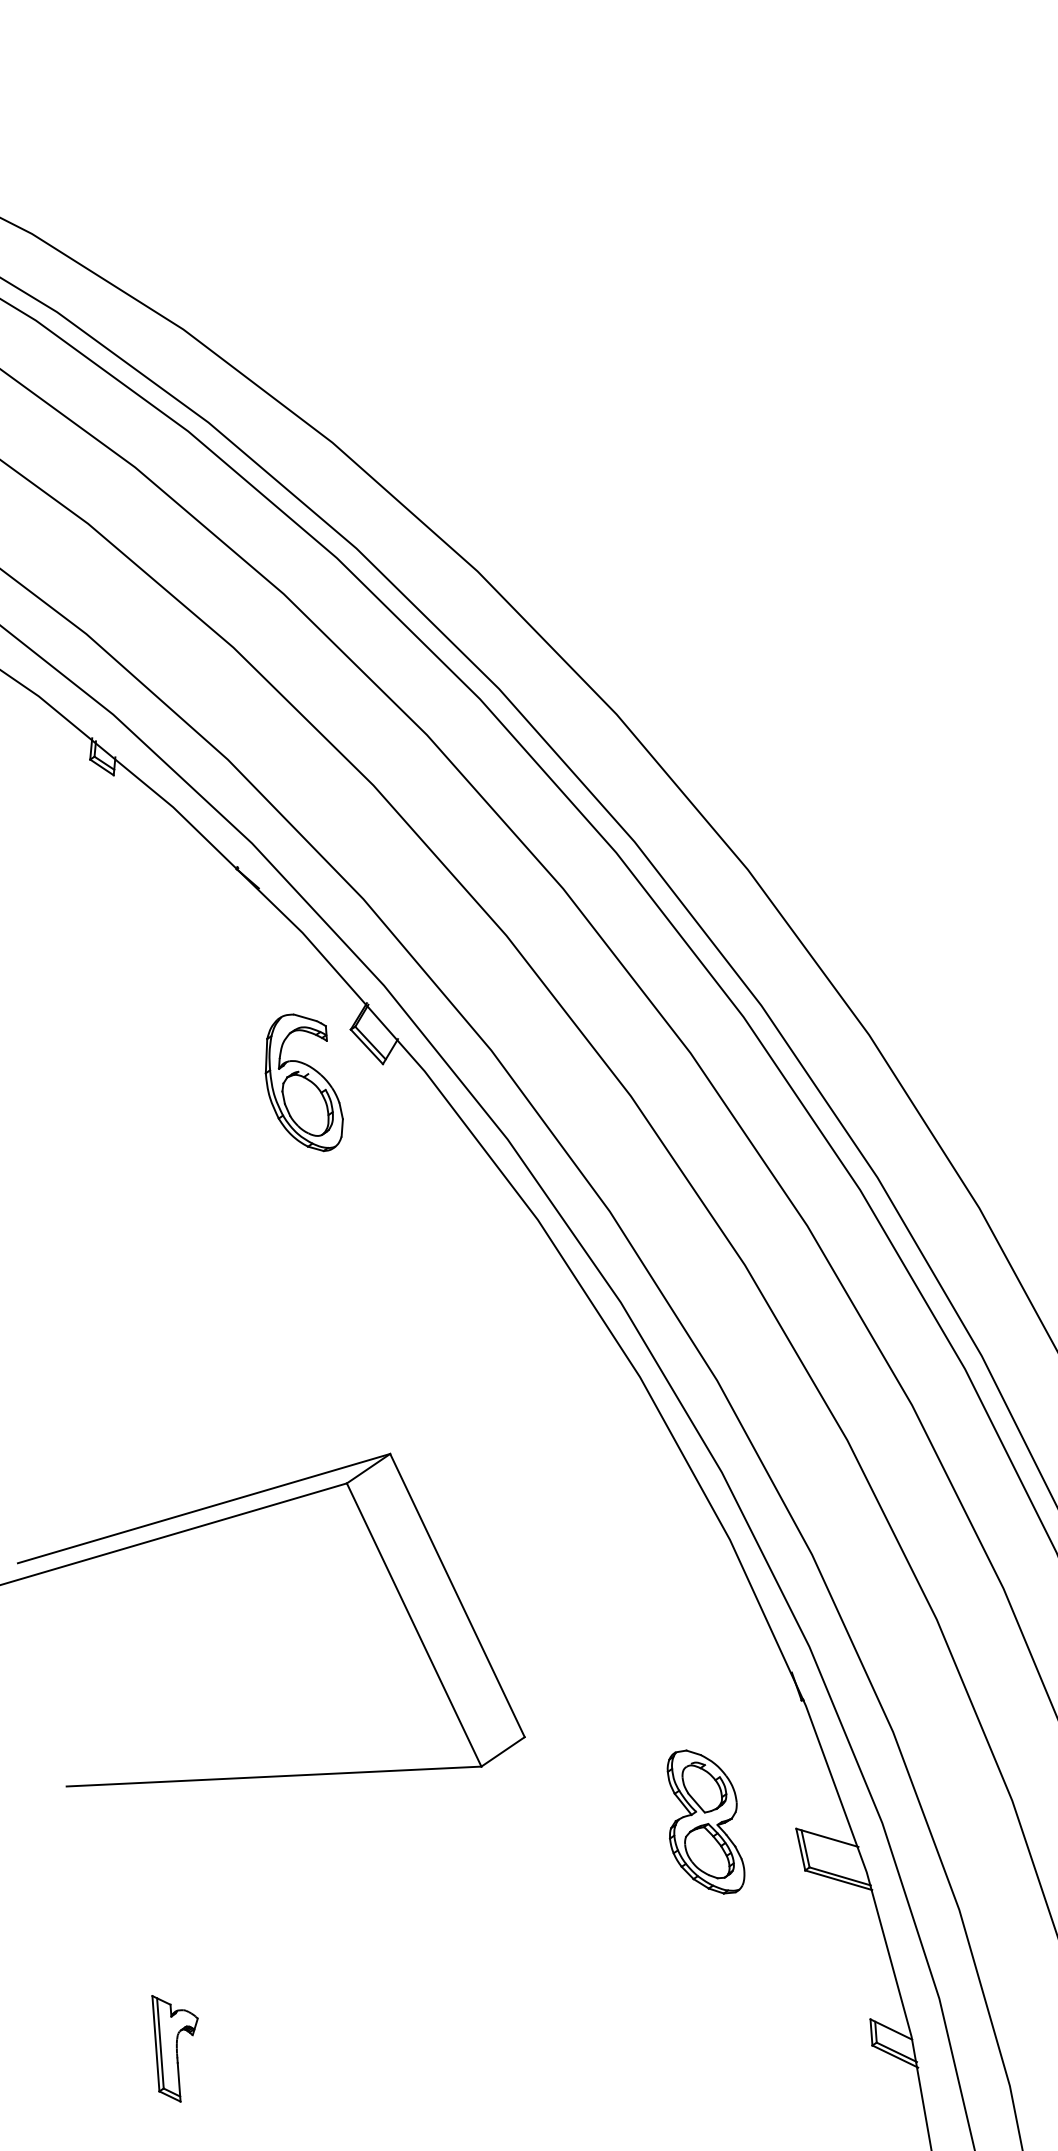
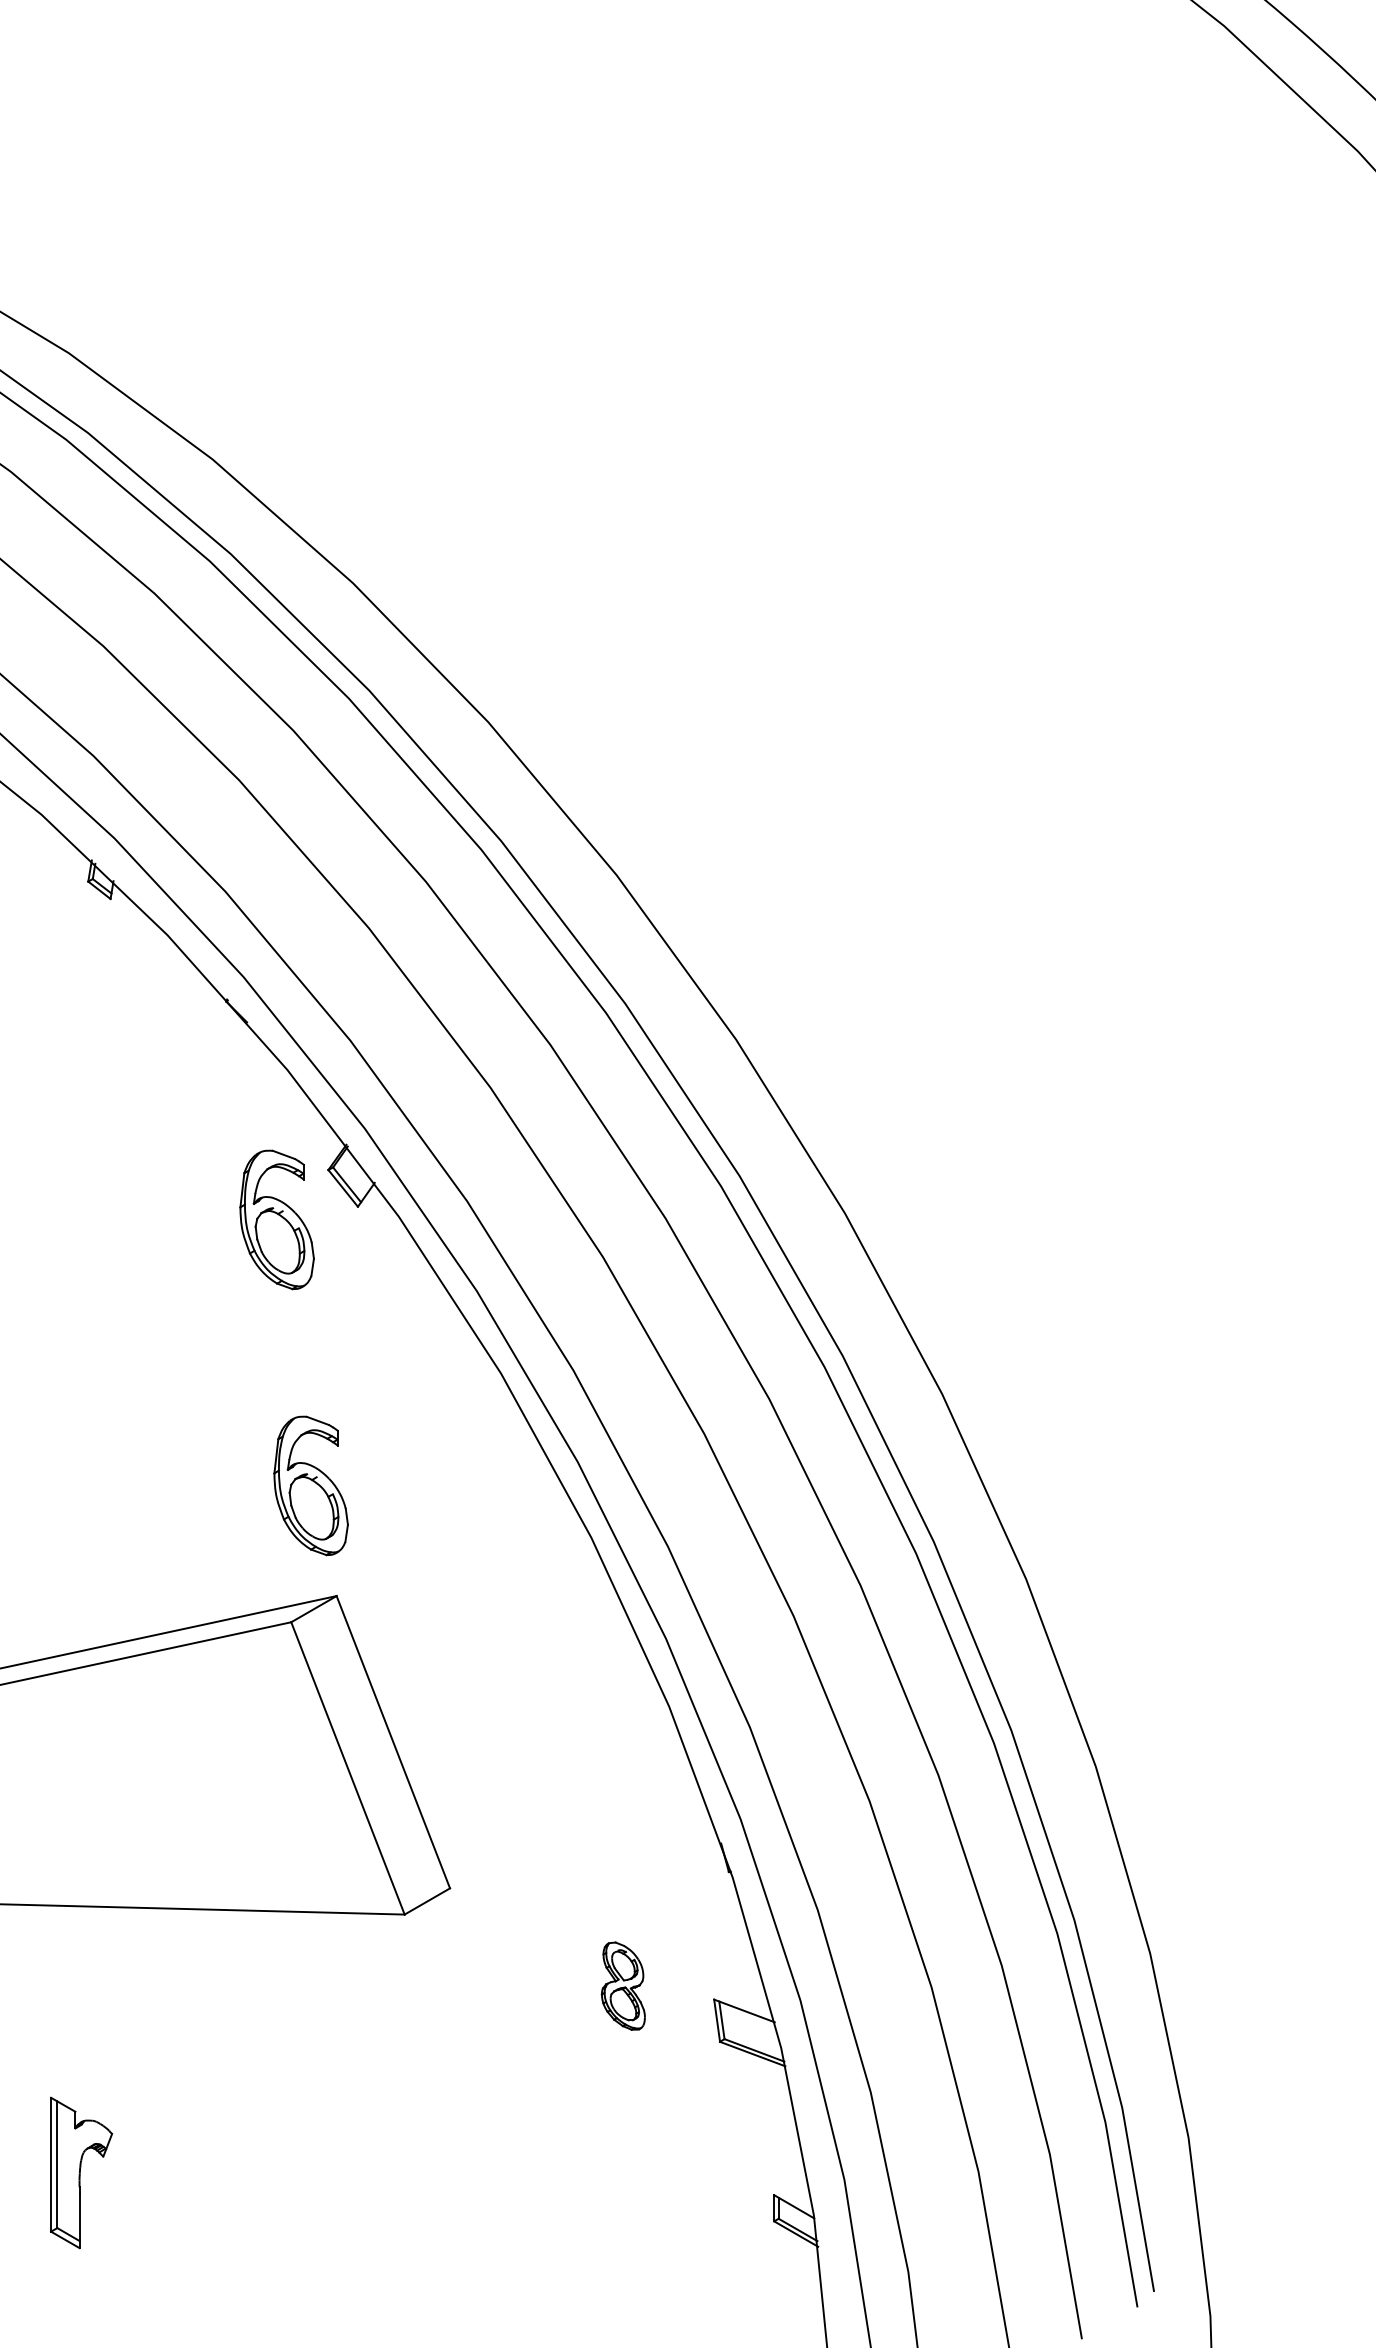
part: (356, 1345) -> (310, 1485), added
part: (704, 1821) -> (623, 1985), size x0.6
part: (178, 2047) -> (81, 2172), size x1.4

